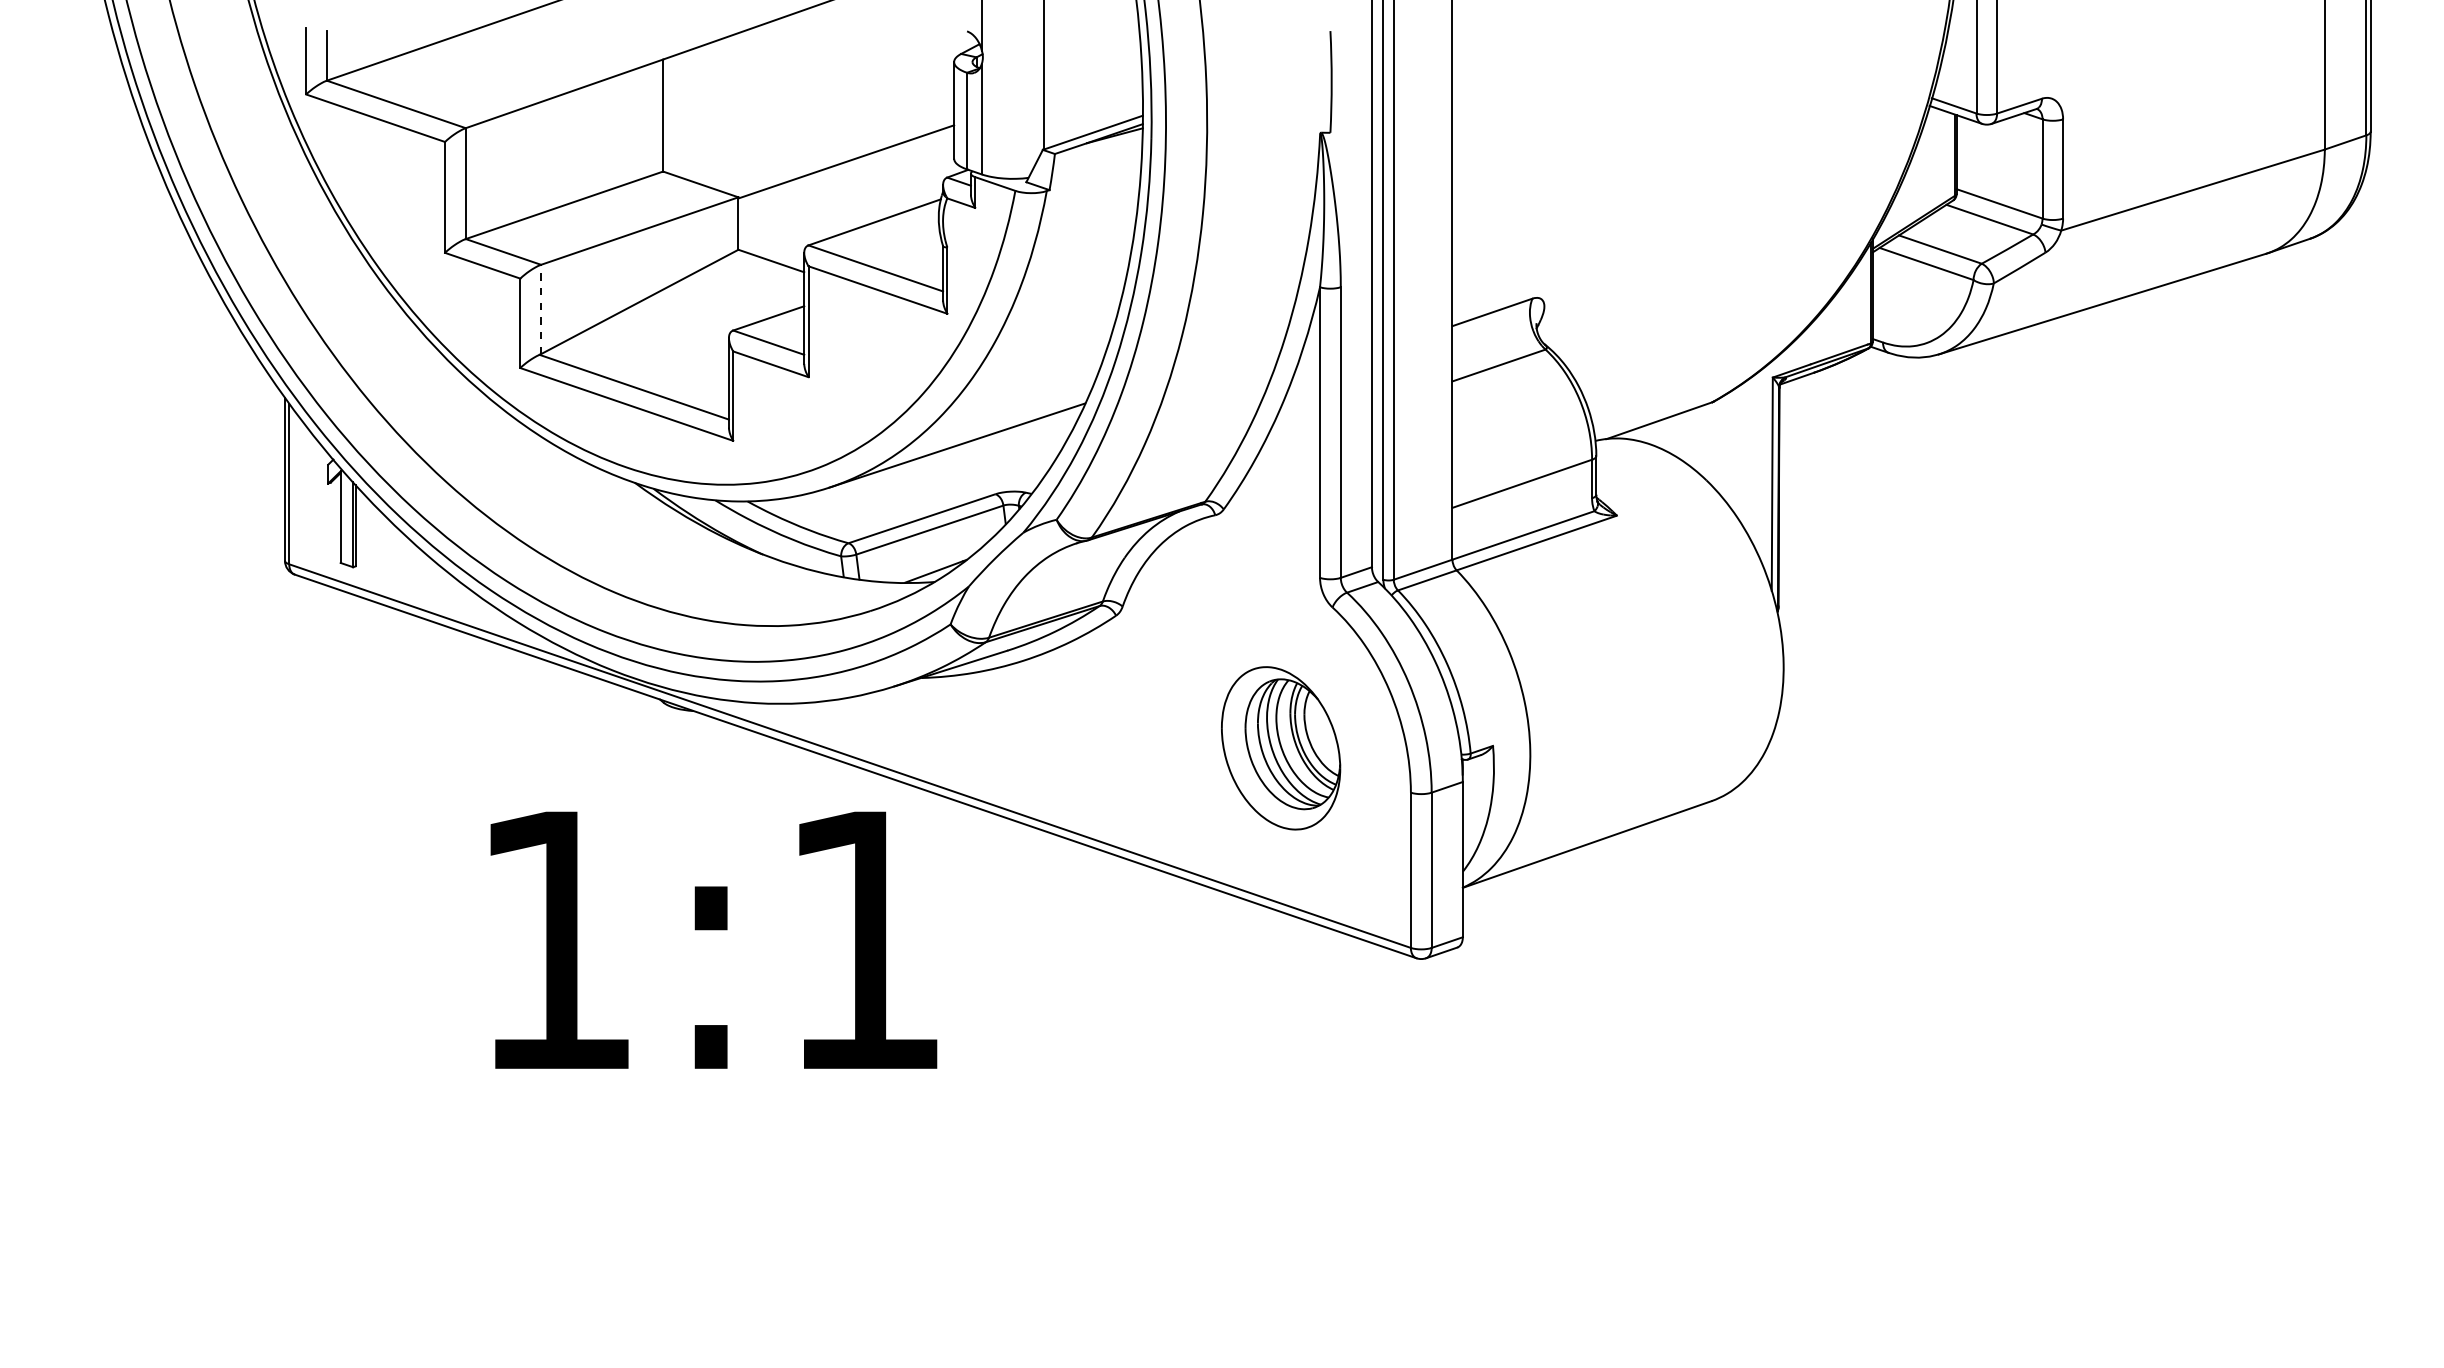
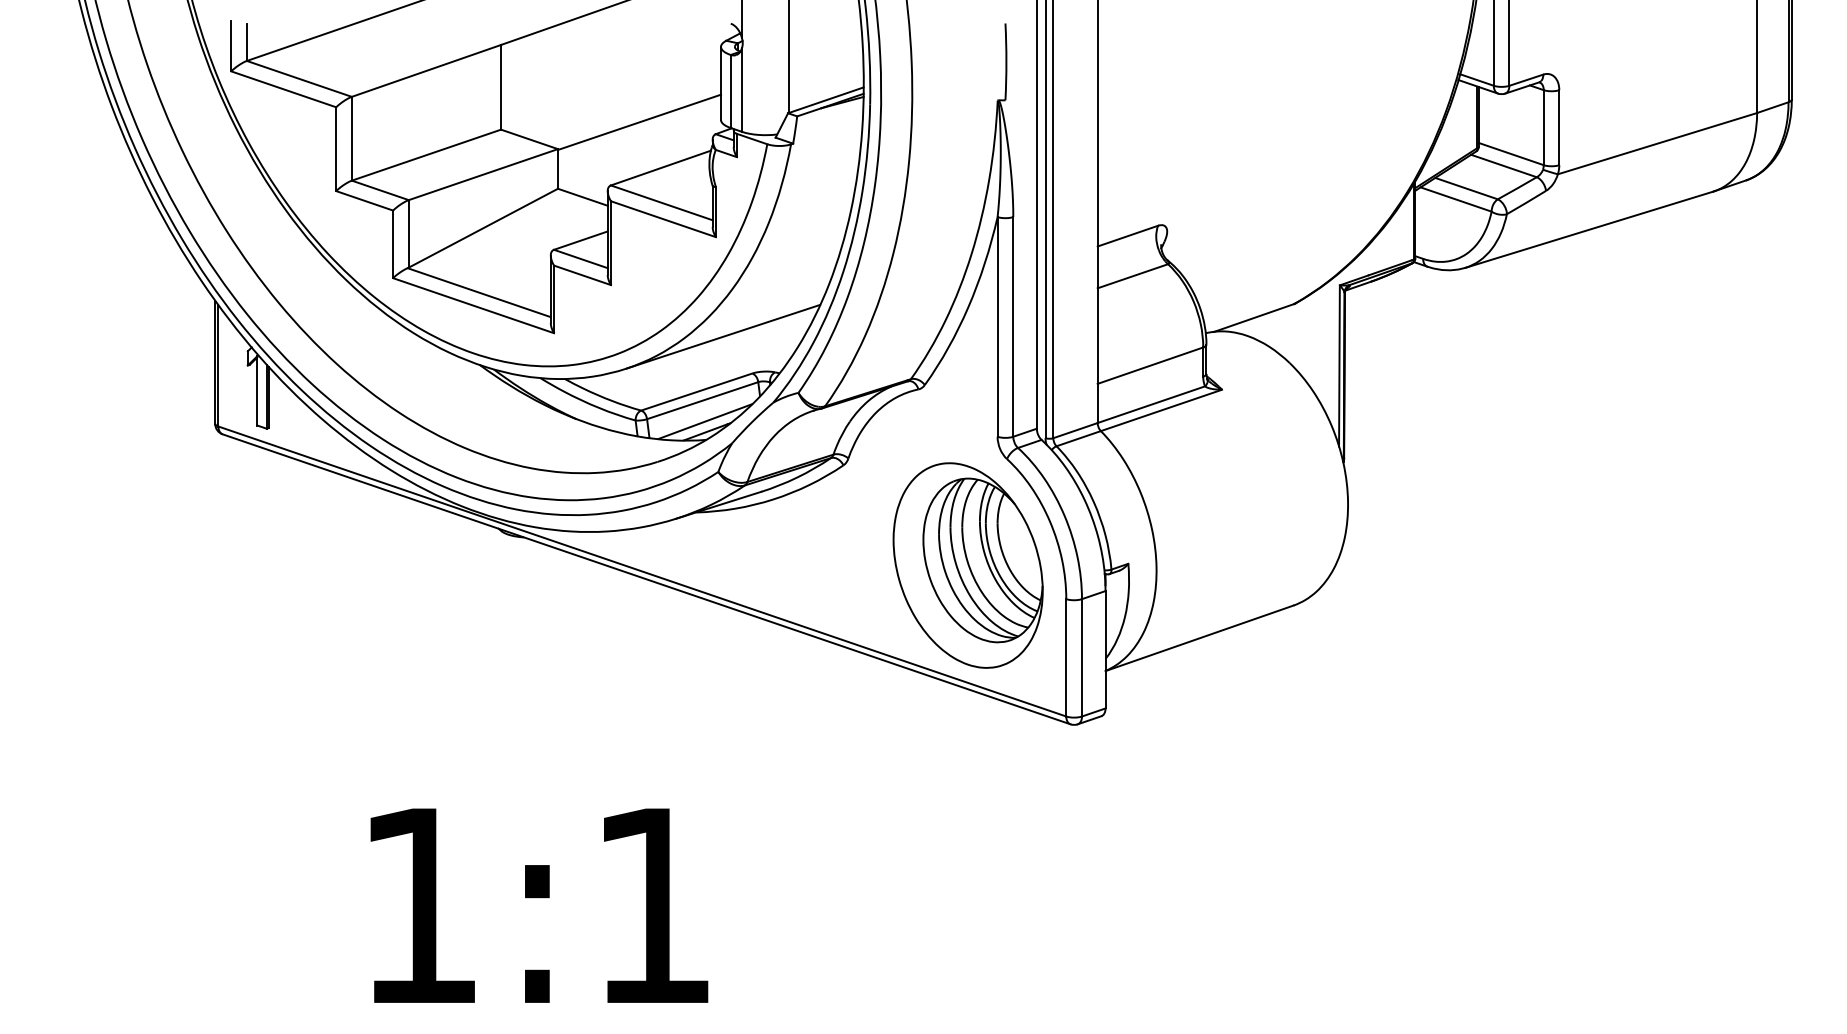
line: (541, 309) -> (409, 233), dashed -> solid
line: (933, 557) -> (705, 421), added
part: (1280, 748) -> (967, 565), size x1.67
text: (713, 939) -> (539, 905), moved

